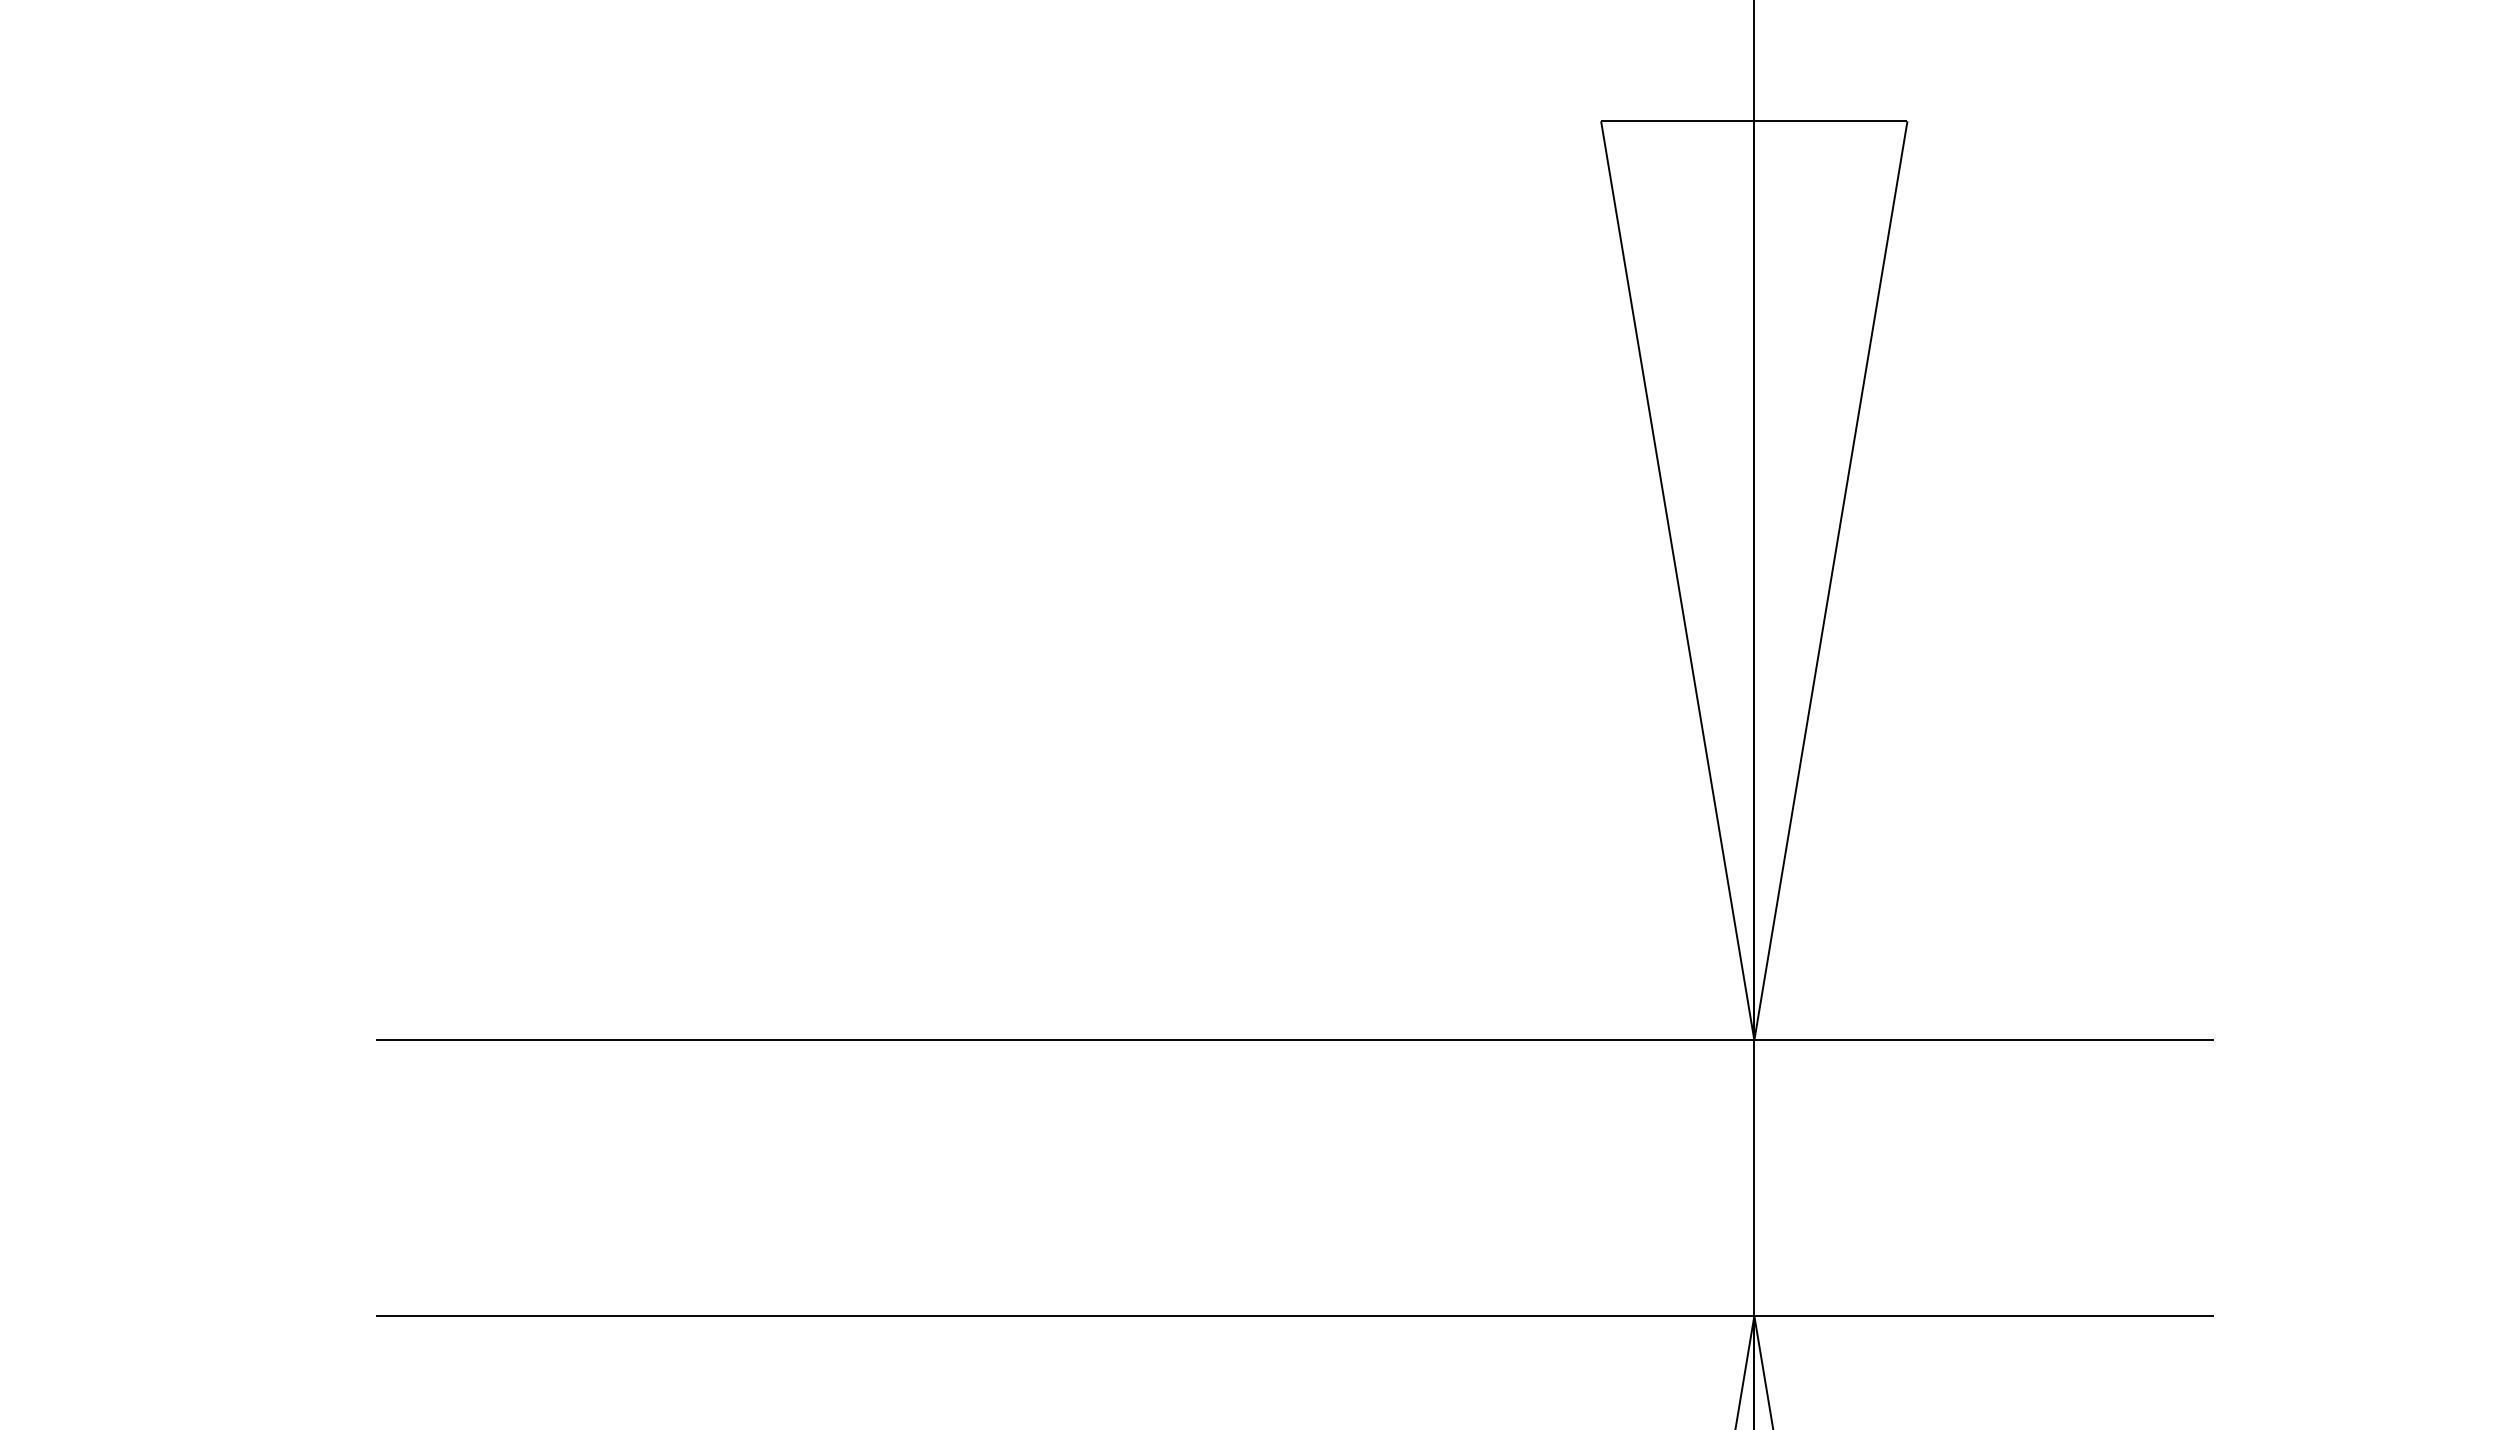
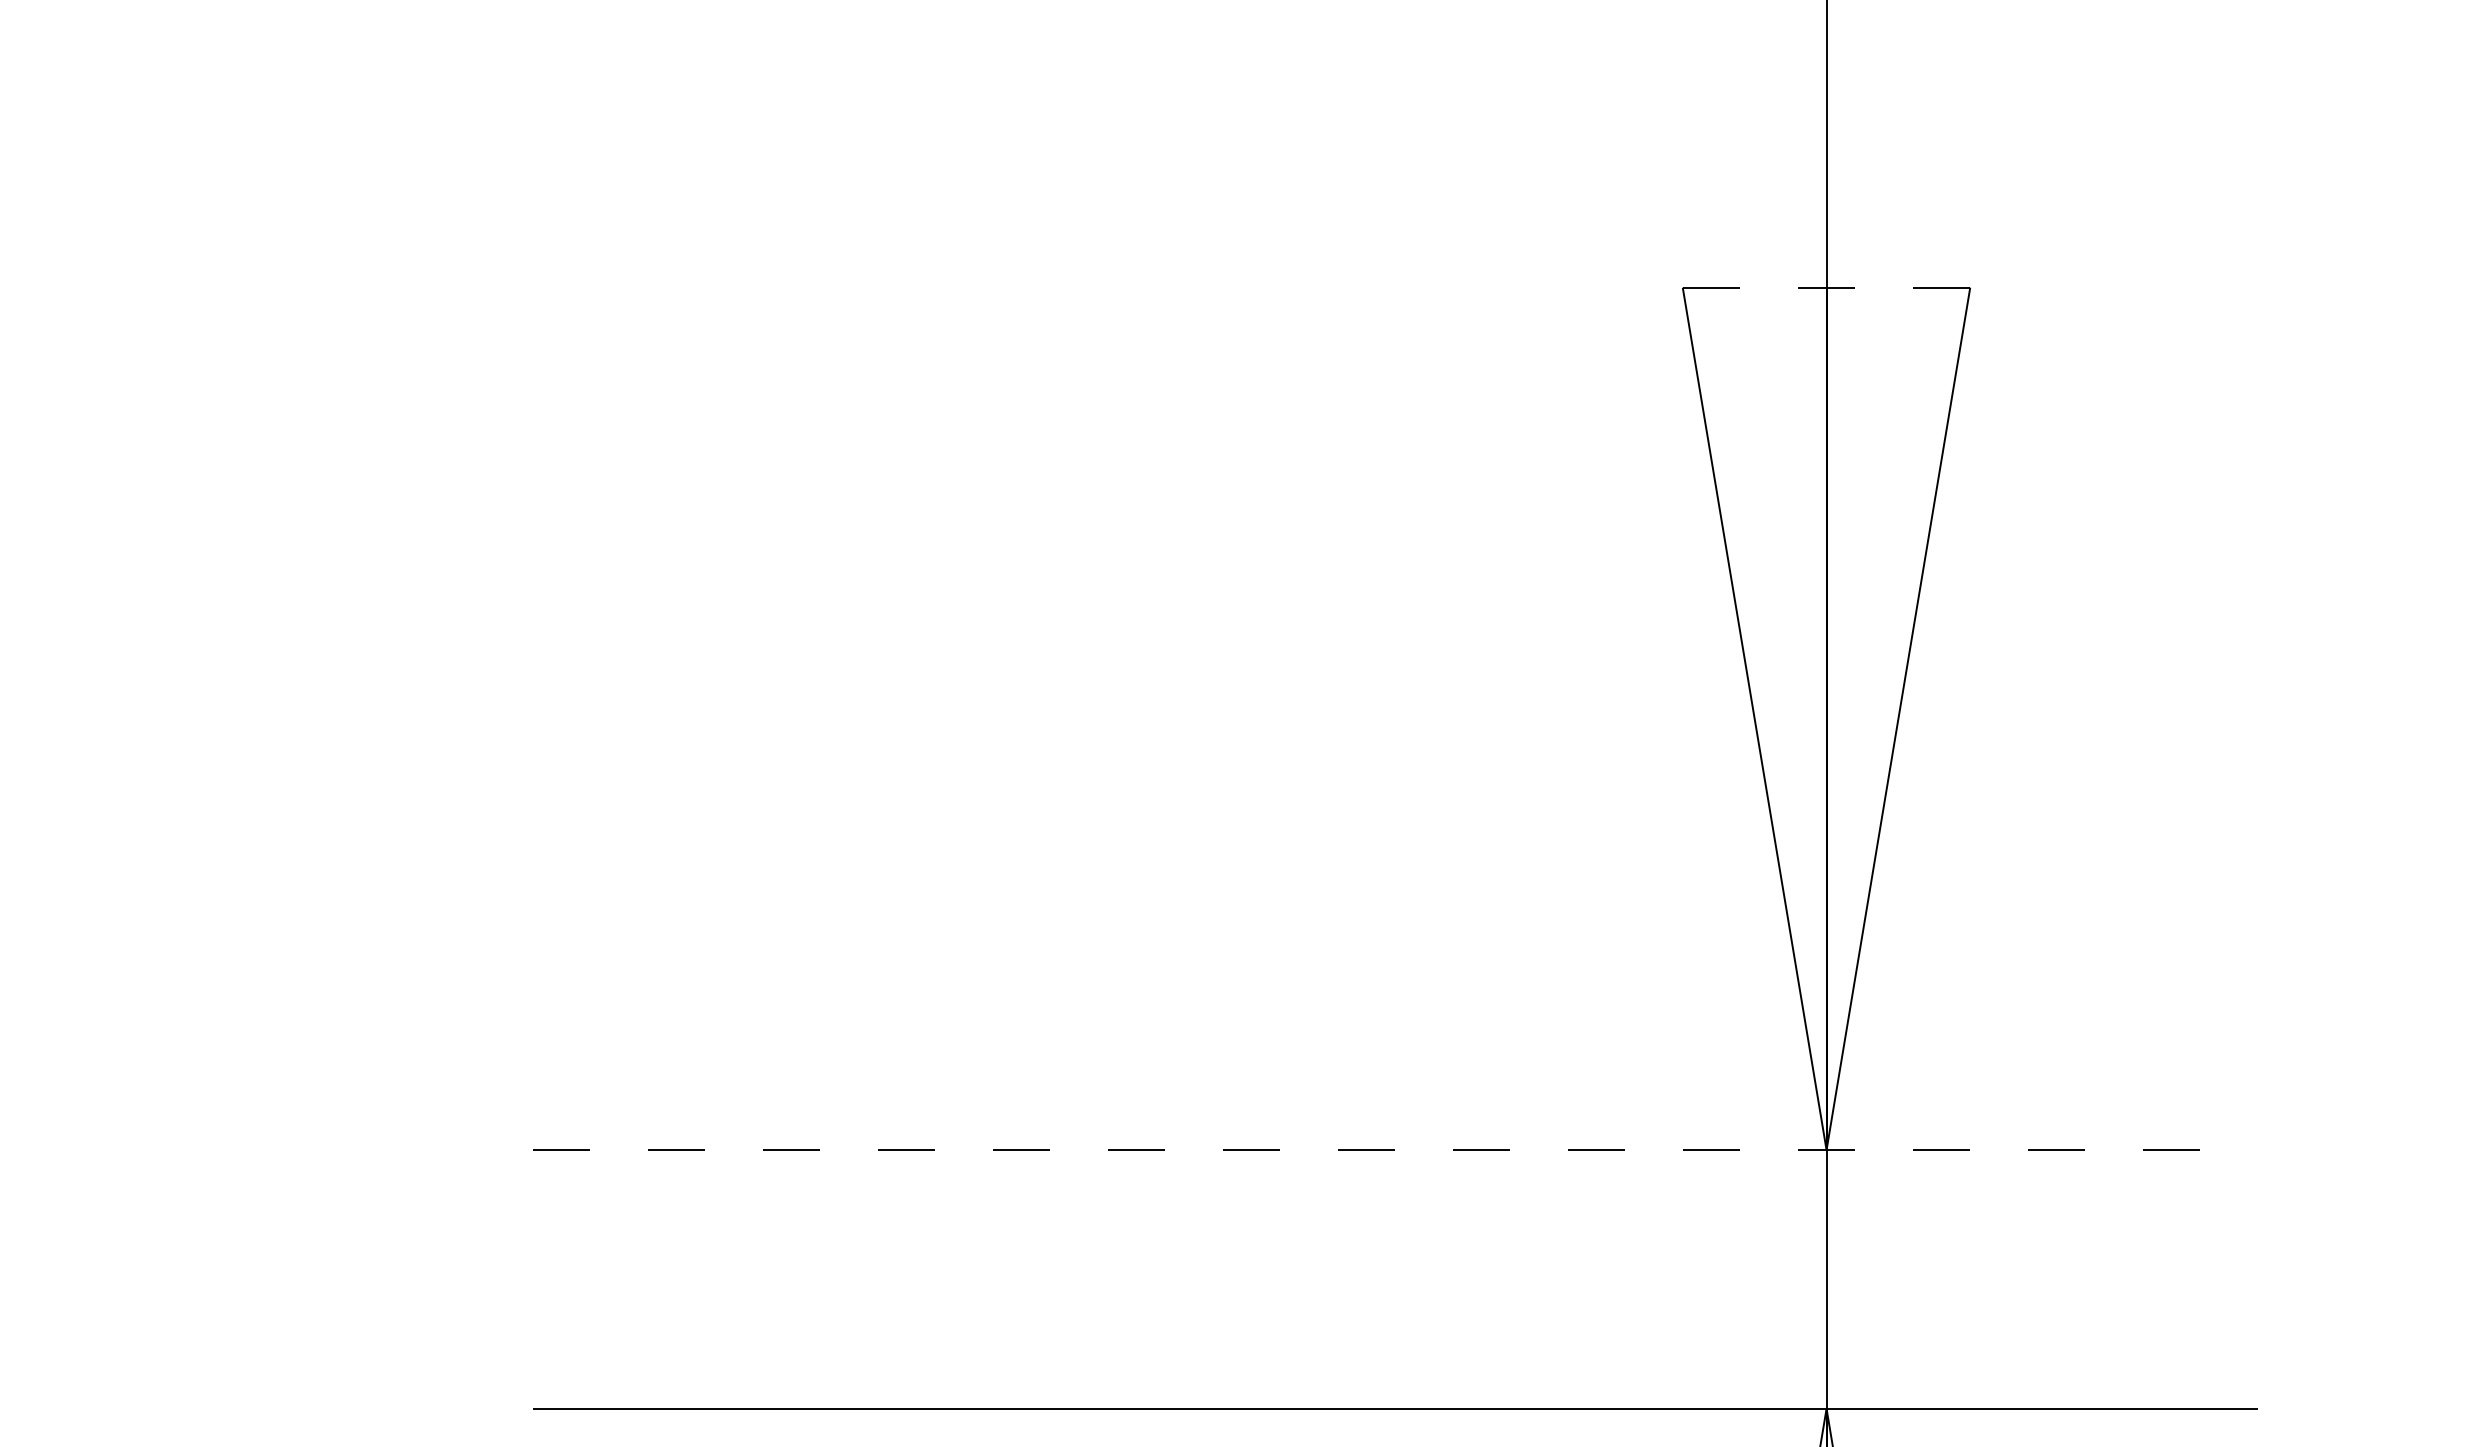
line: (1754, 121) -> (1826, 287), solid -> dashed
line: (1294, 1040) -> (1395, 1150), solid -> dashed

